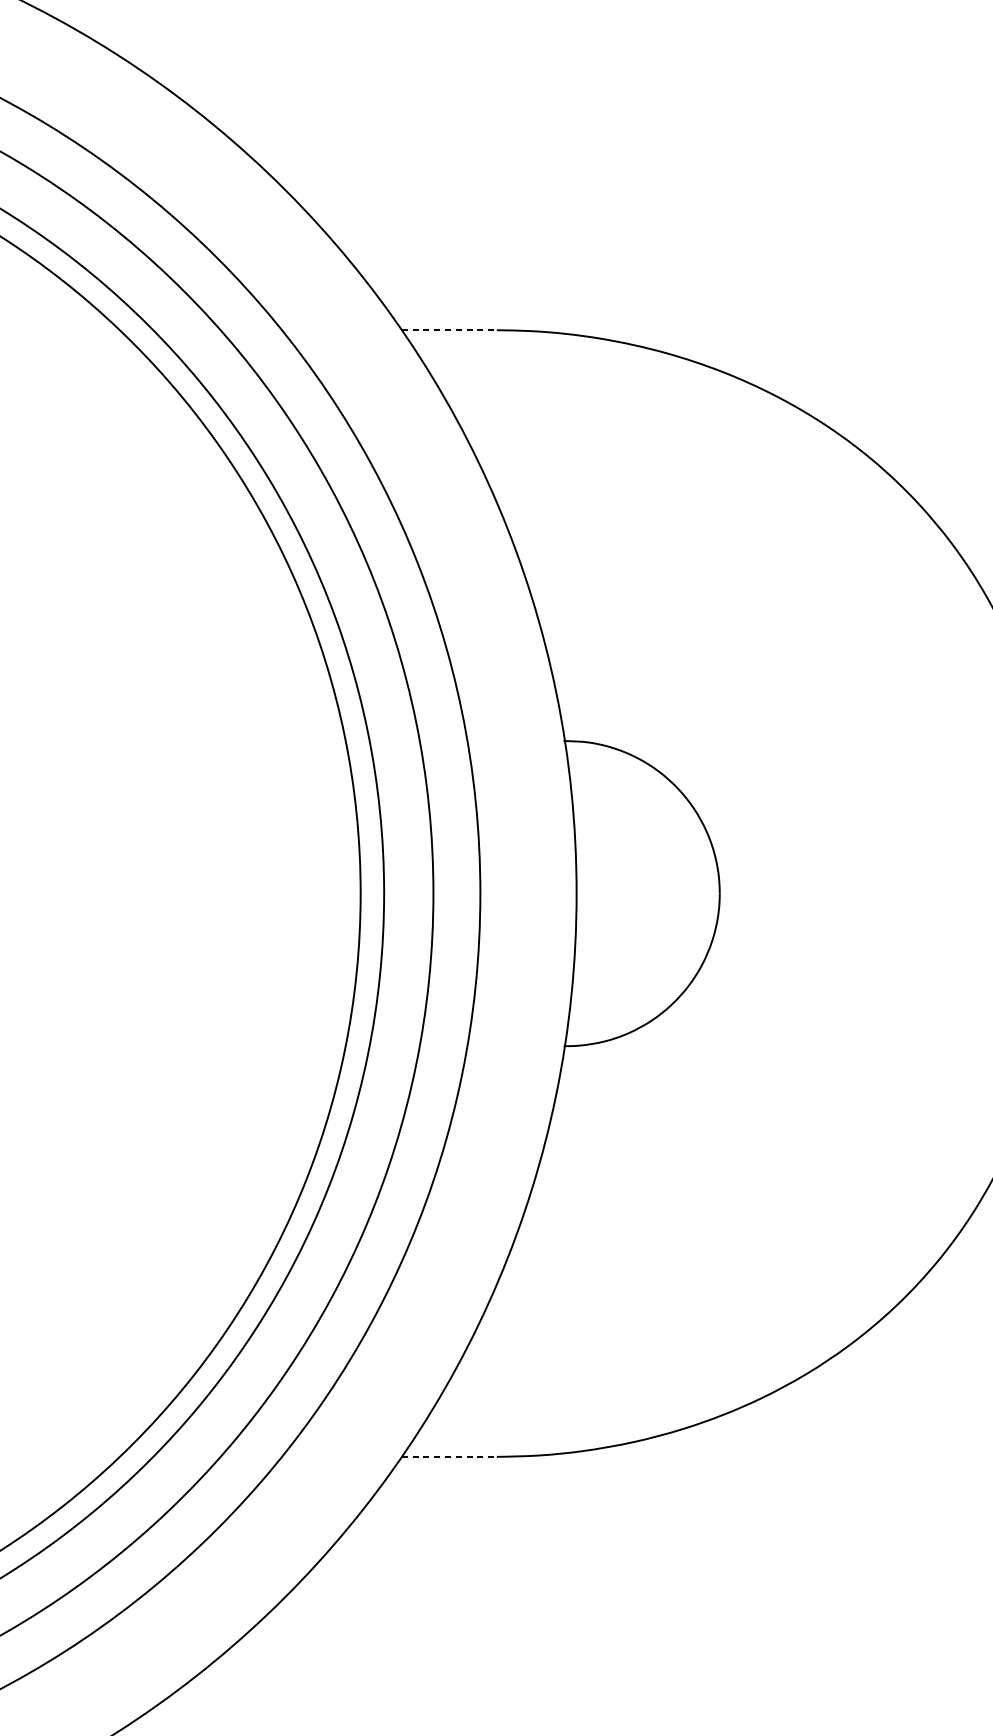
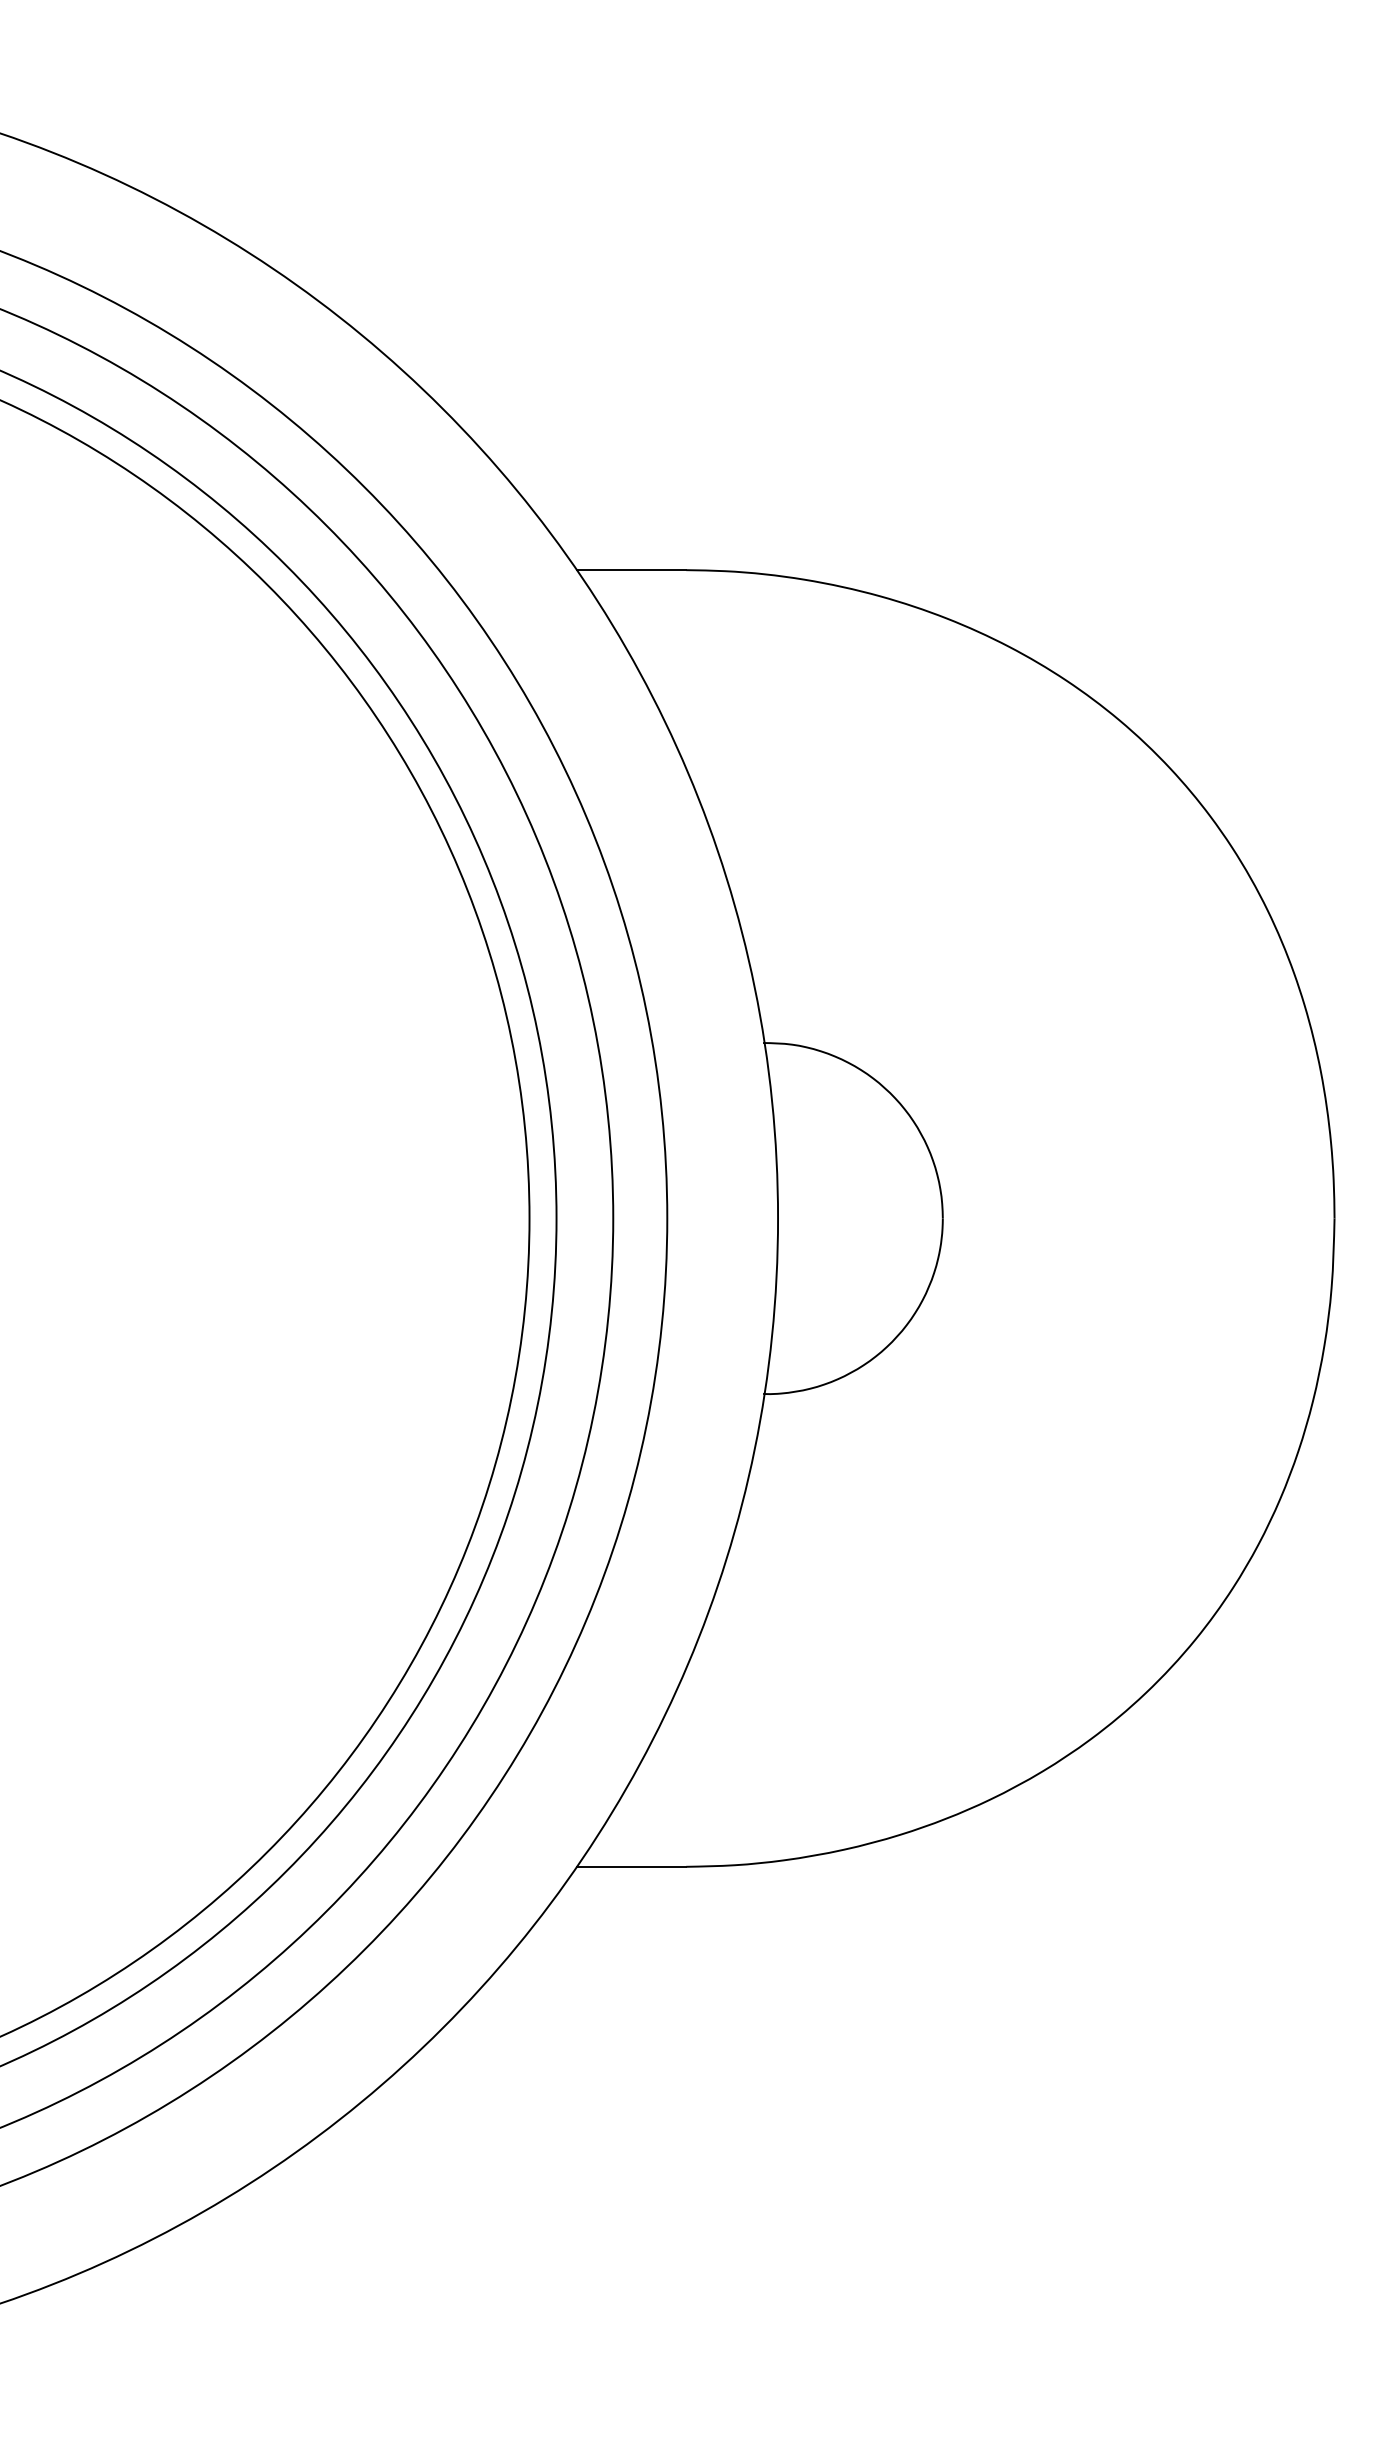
line: (449, 330) -> (631, 570), dashed -> solid
line: (449, 1456) -> (631, 1866), dashed -> solid

